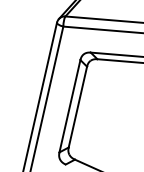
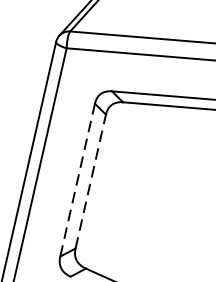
line: (70, 105) -> (78, 178), solid -> dashed
line: (78, 106) -> (91, 180), solid -> dashed

